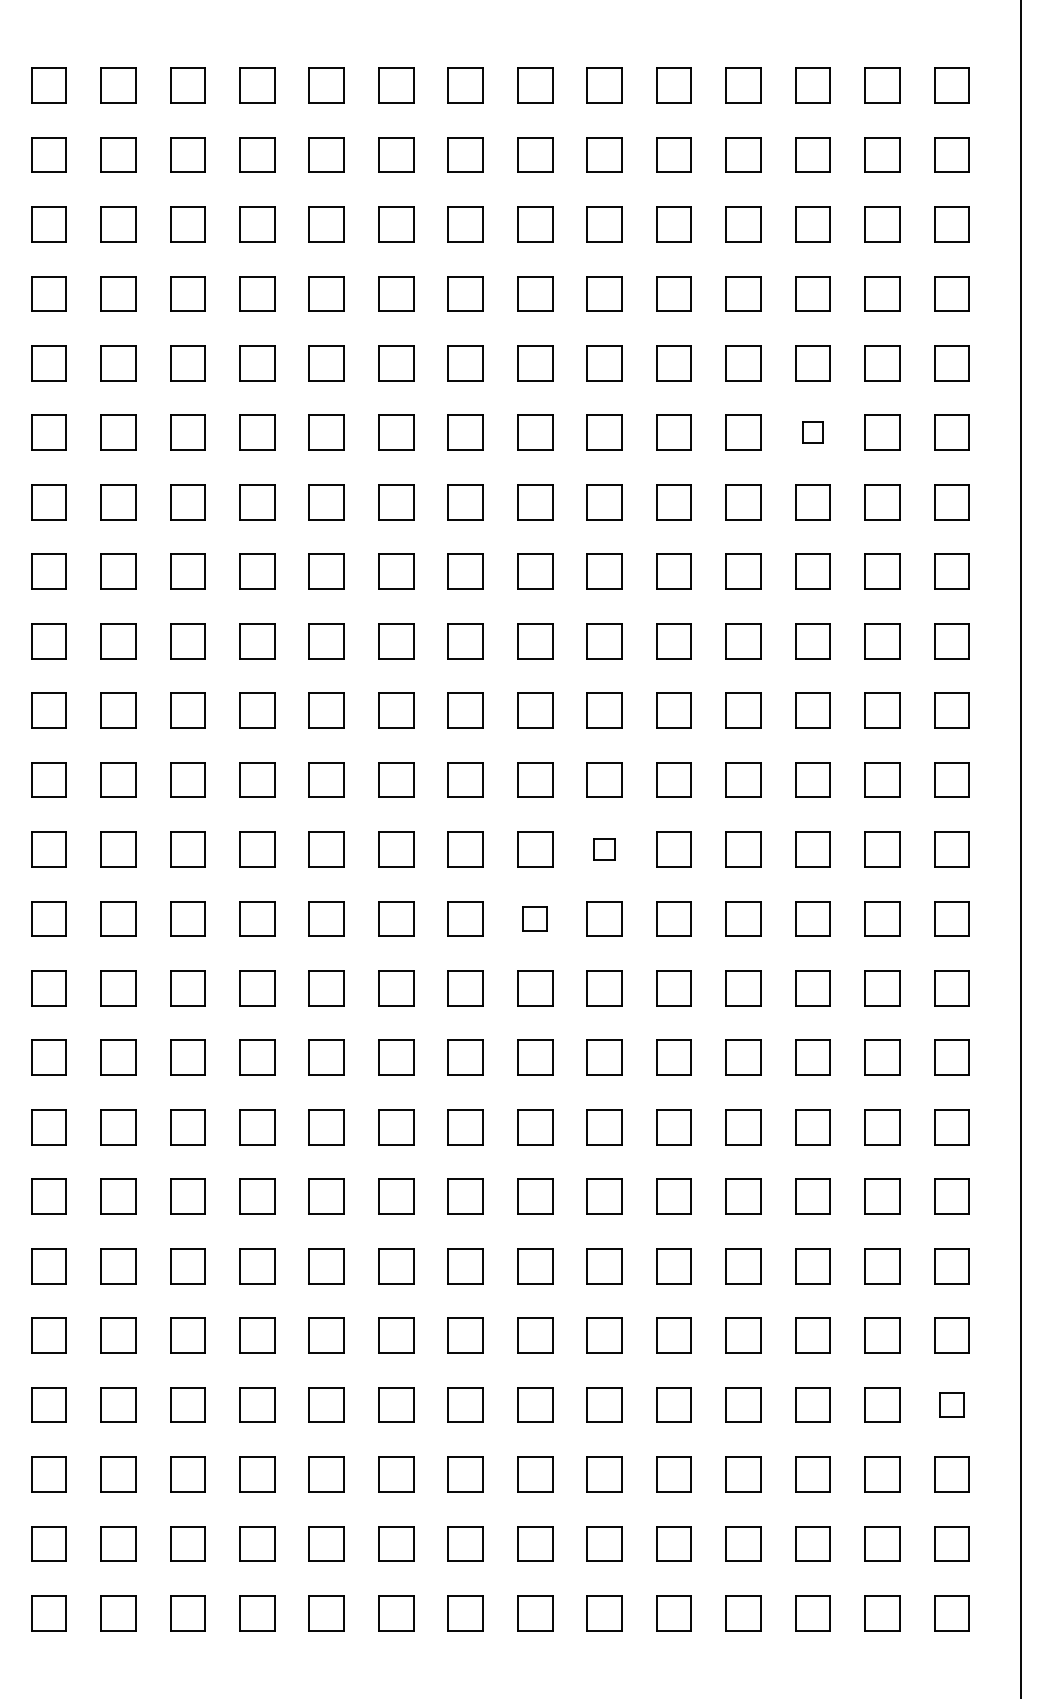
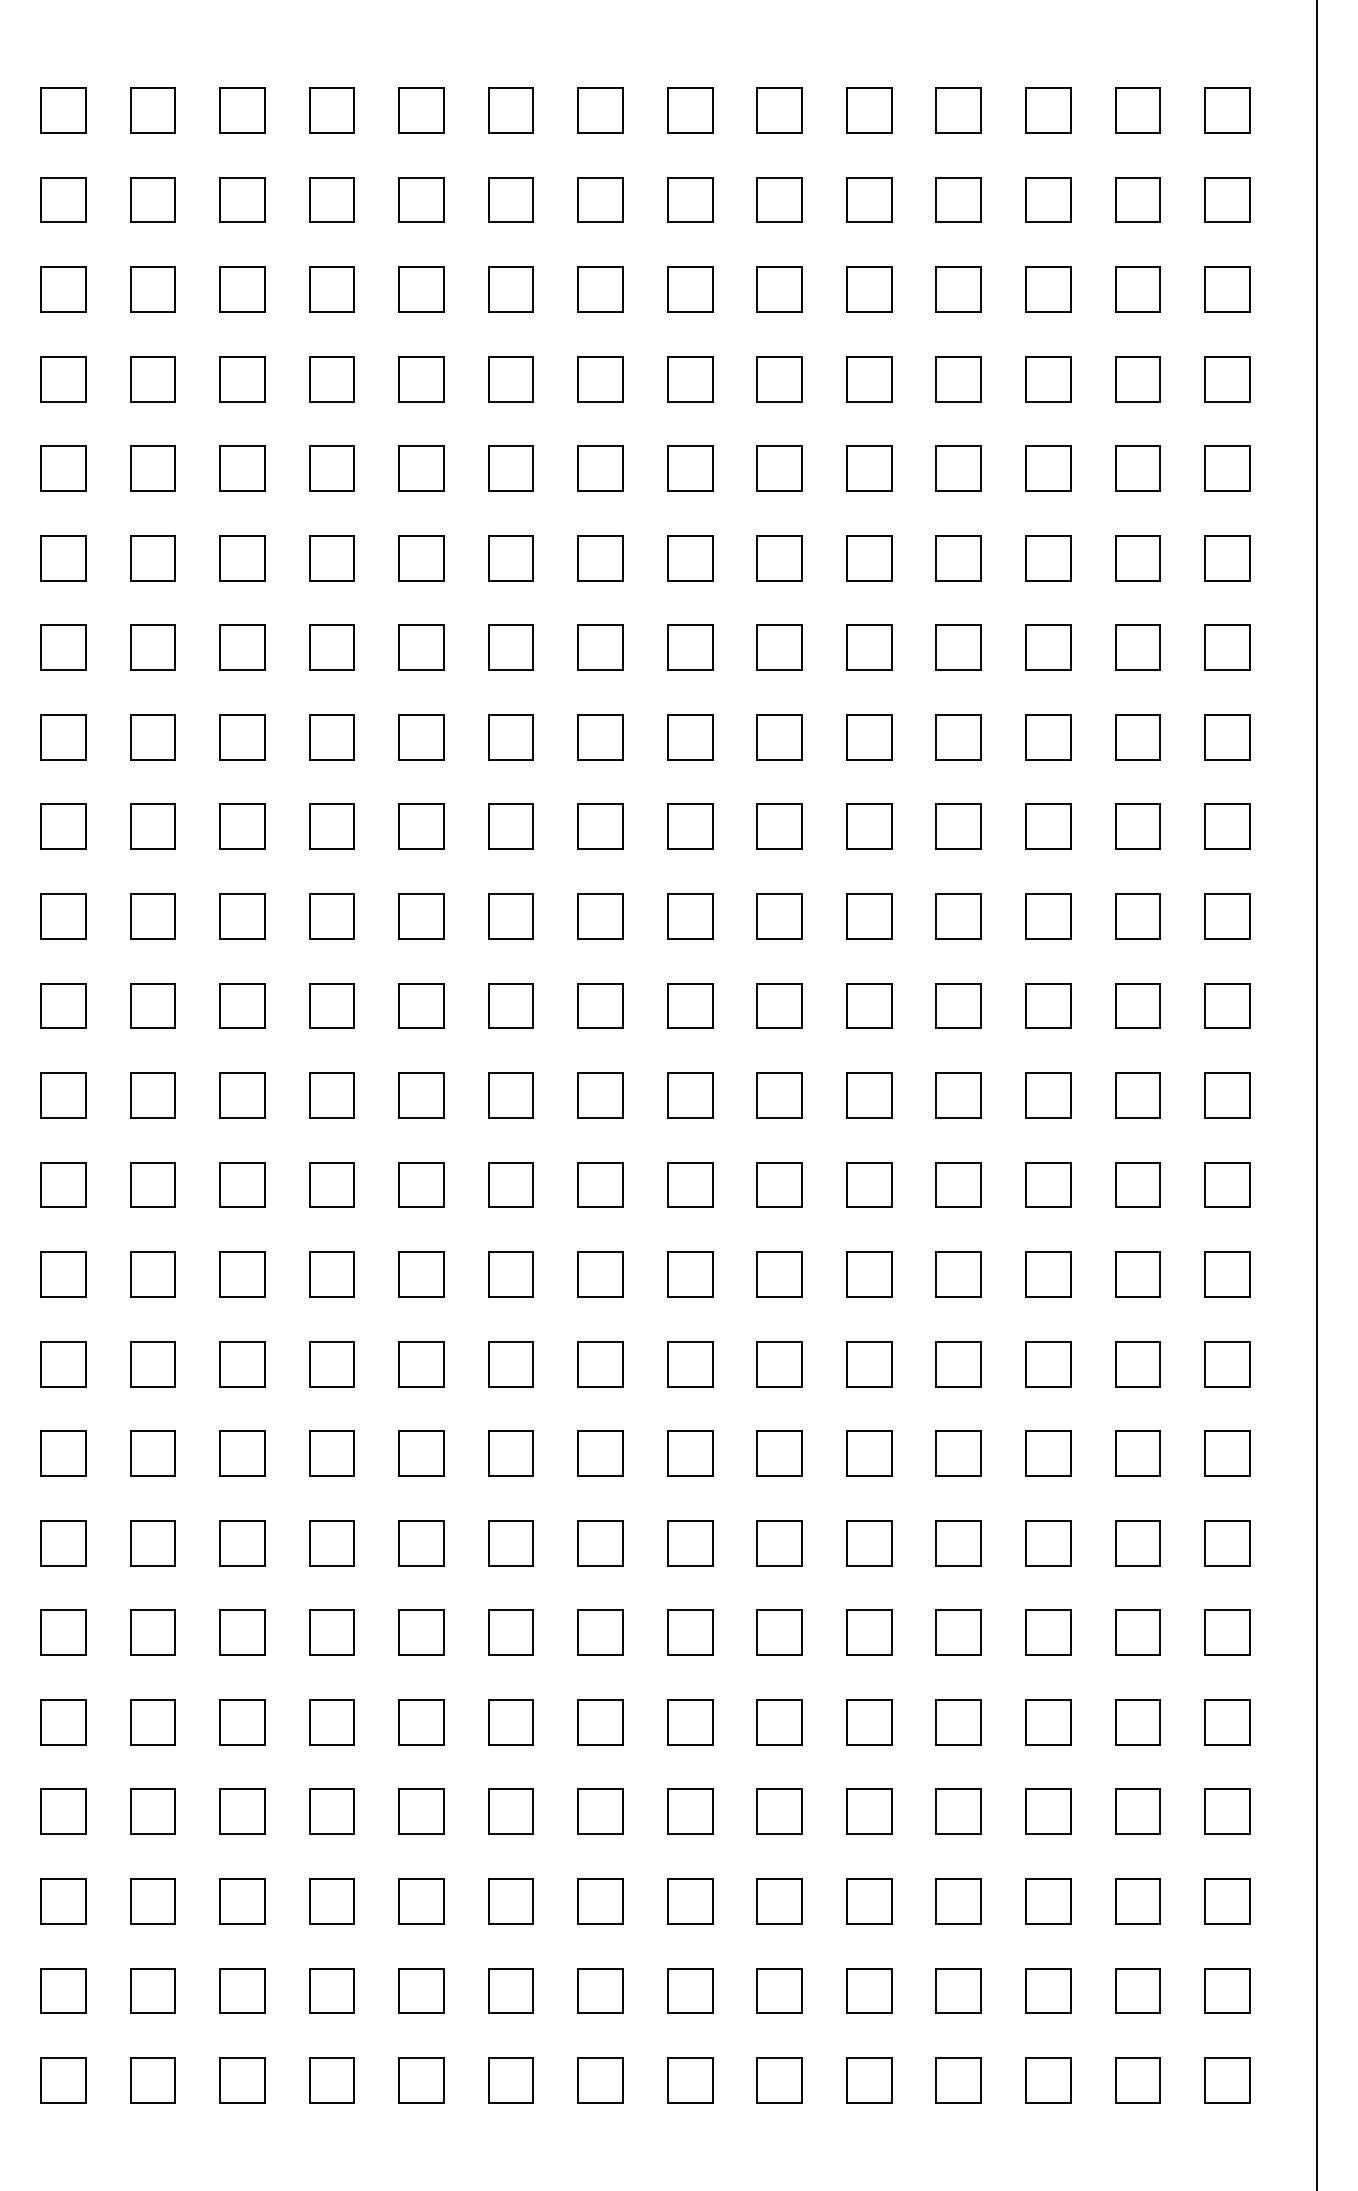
part: (813, 433) -> (1048, 558), size x1.67
part: (604, 849) -> (779, 1095), size x1.67
part: (535, 918) -> (690, 1184), size x1.43
part: (951, 1404) -> (1227, 1811), size x1.43

